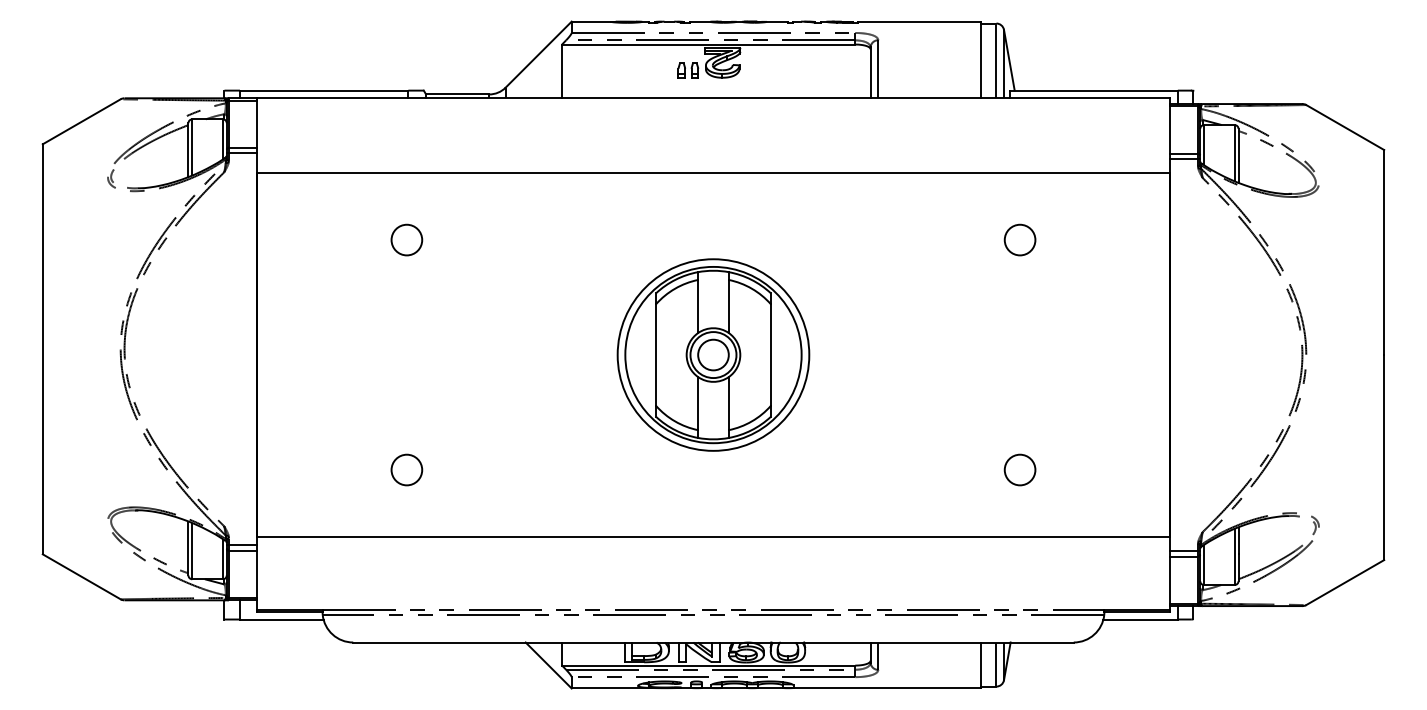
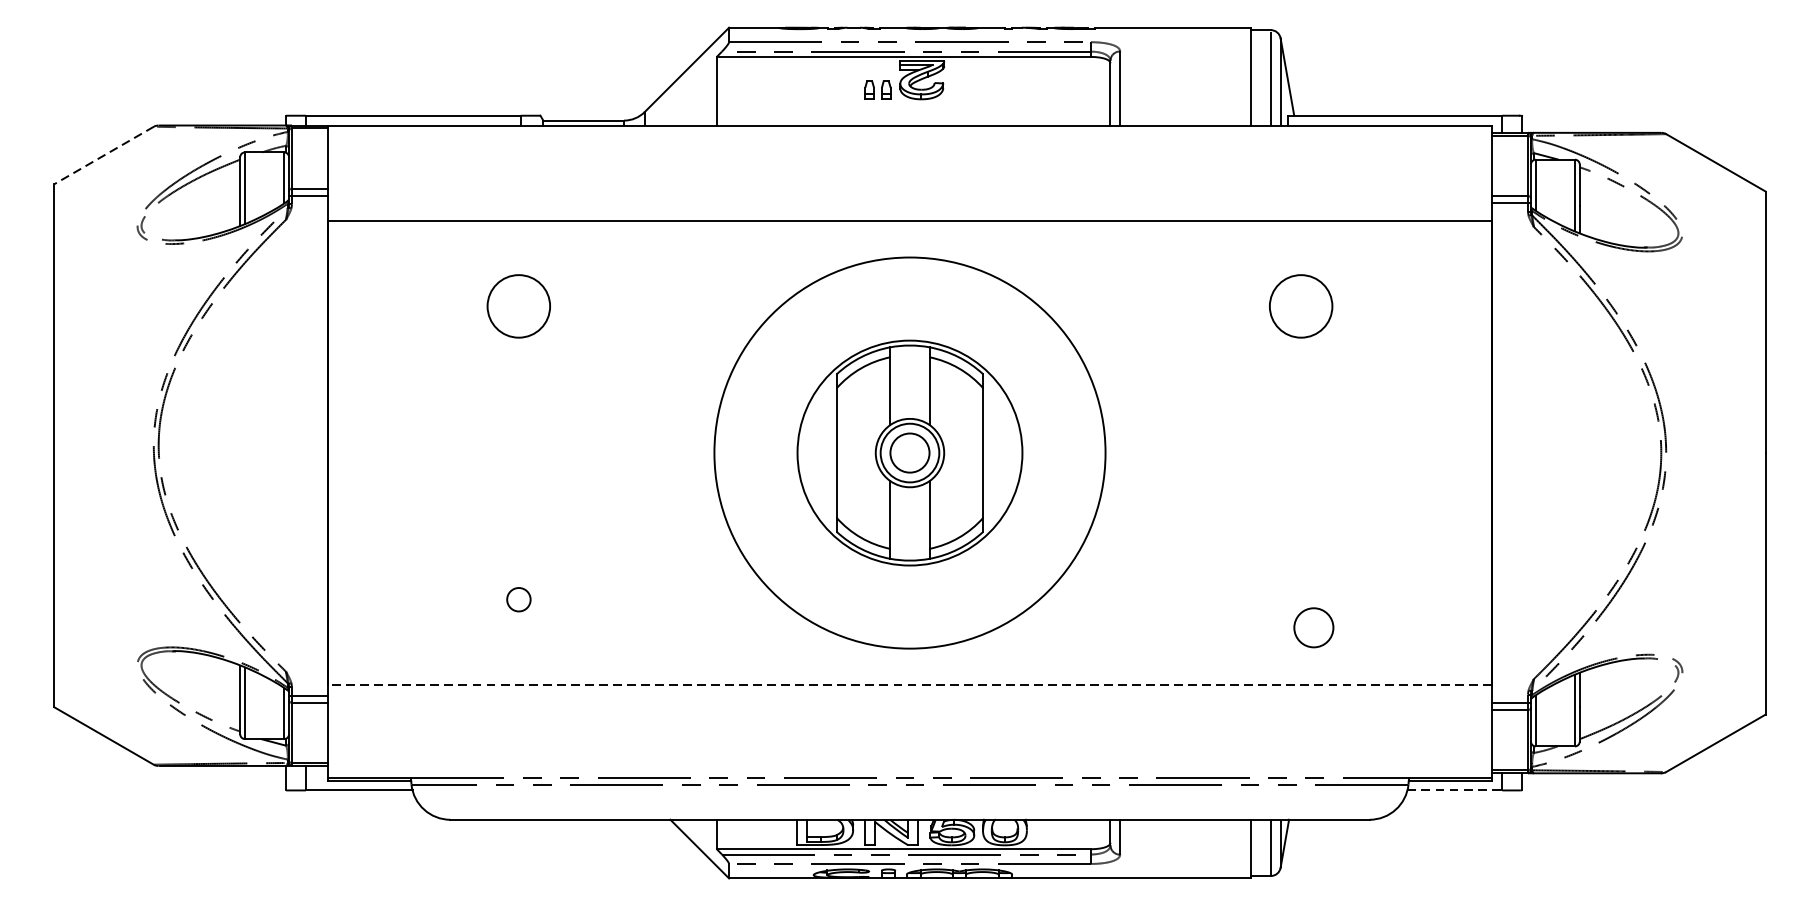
line: (81, 121) -> (103, 155), solid -> dashed
circle: (406, 239) -> (518, 305), size x1.6
circle: (1019, 239) -> (1300, 305), size x1.6
circle: (713, 354) -> (910, 452), size x1.6
circle: (406, 469) -> (518, 599), size x0.6
circle: (1019, 469) -> (1313, 627), moved
line: (713, 537) -> (910, 685), solid -> dashed
line: (1141, 619) -> (1455, 790), solid -> dashed

